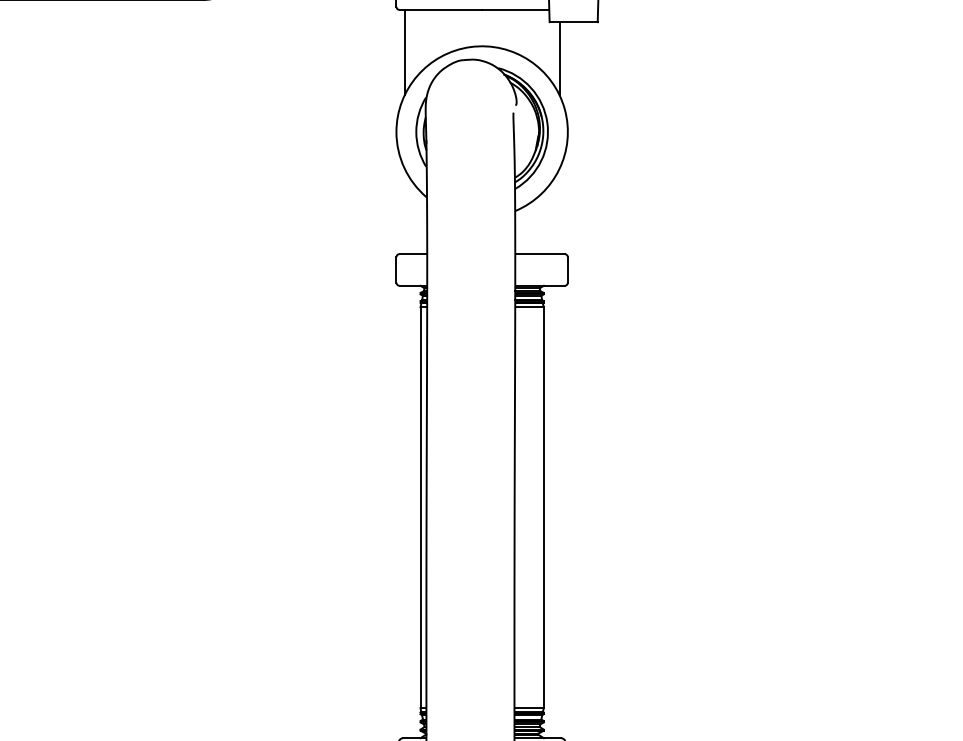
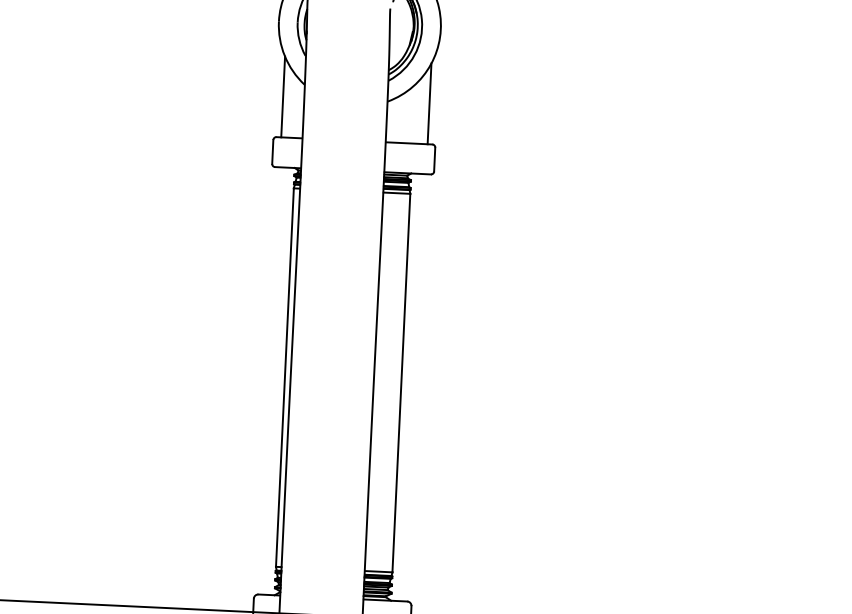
line: (404, 211) -> (282, 97), added
line: (559, 211) -> (429, 103), added

